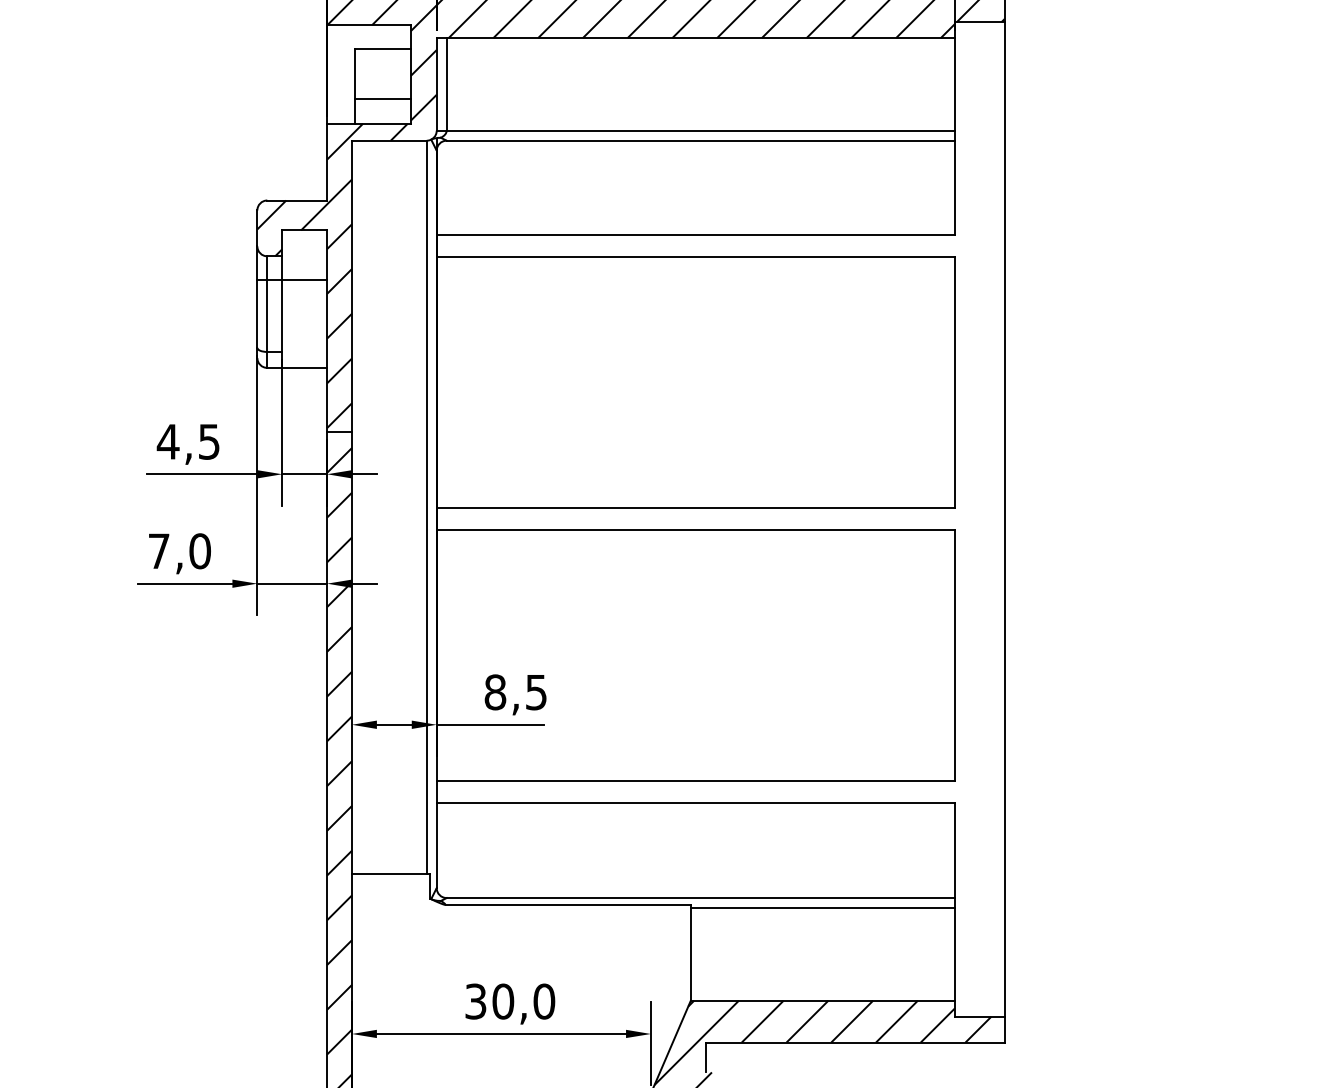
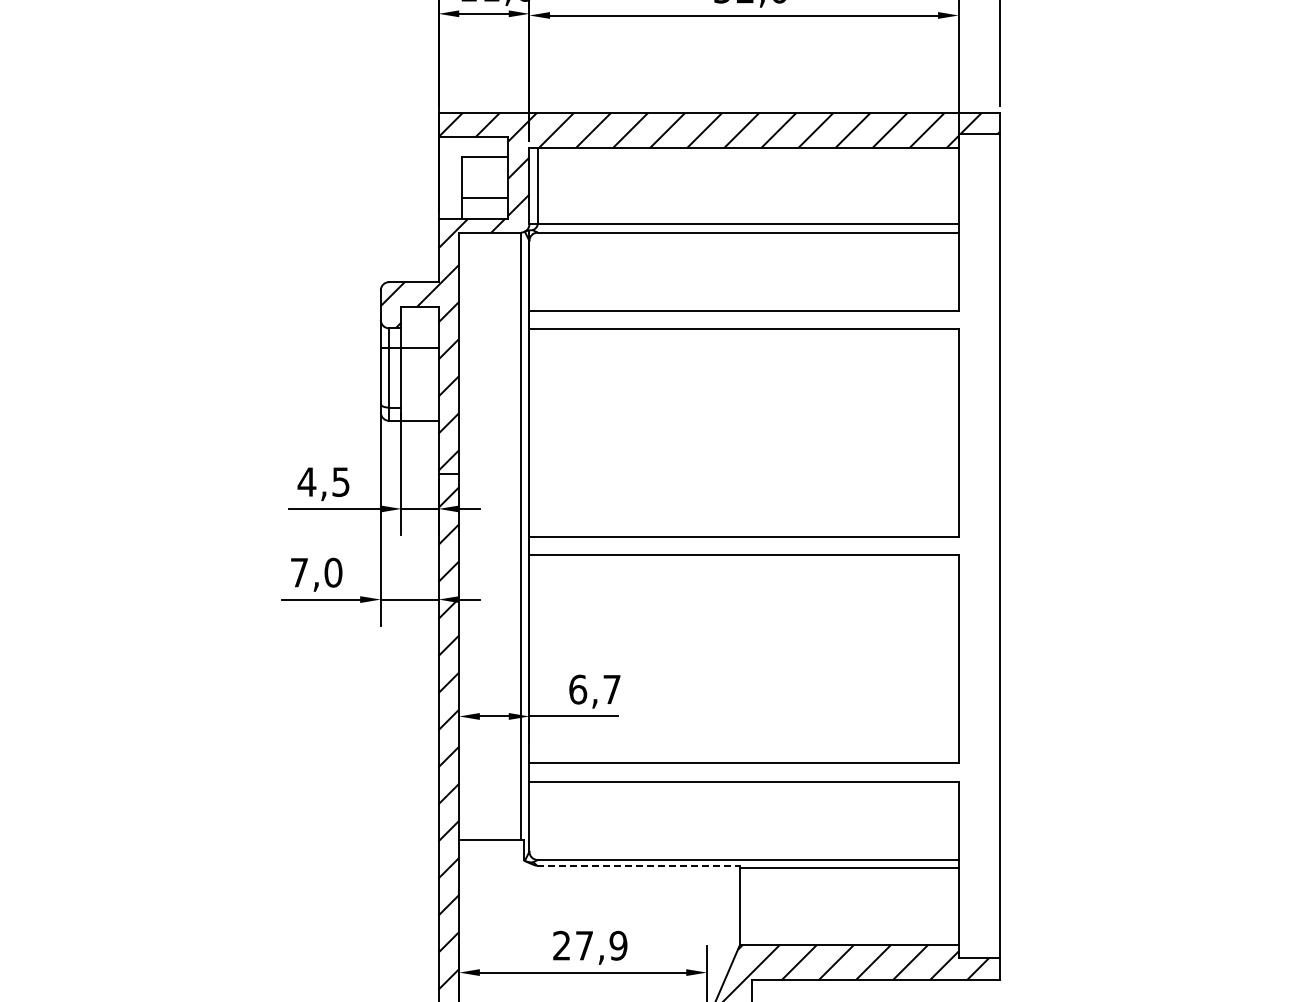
text: (515, 692) -> (594, 689), 8,5 -> 6,7
line: (568, 904) -> (638, 865), solid -> dashed
text: (510, 1001) -> (590, 945), 30,0 -> 27,9

